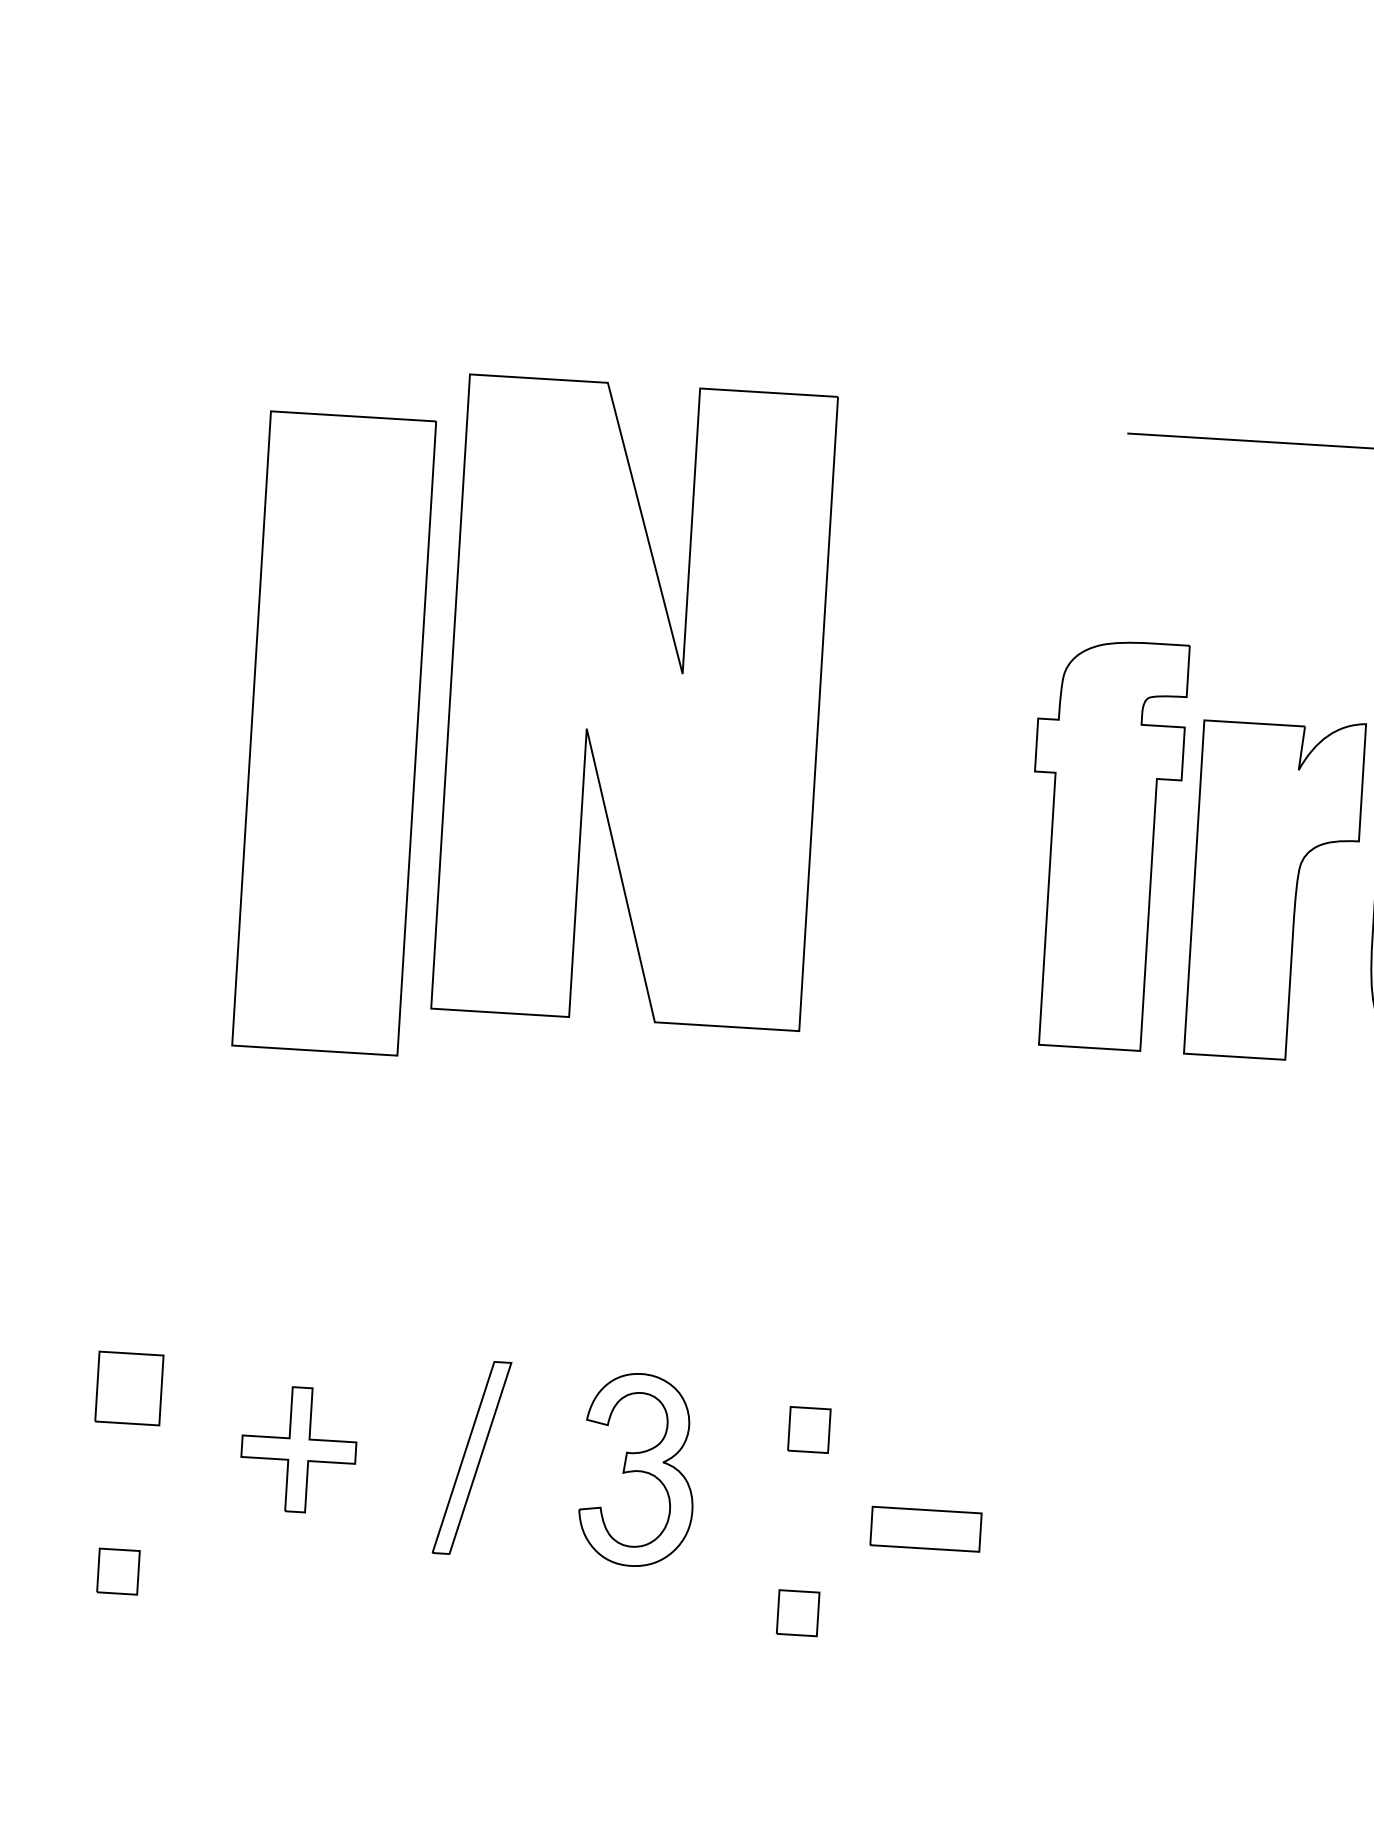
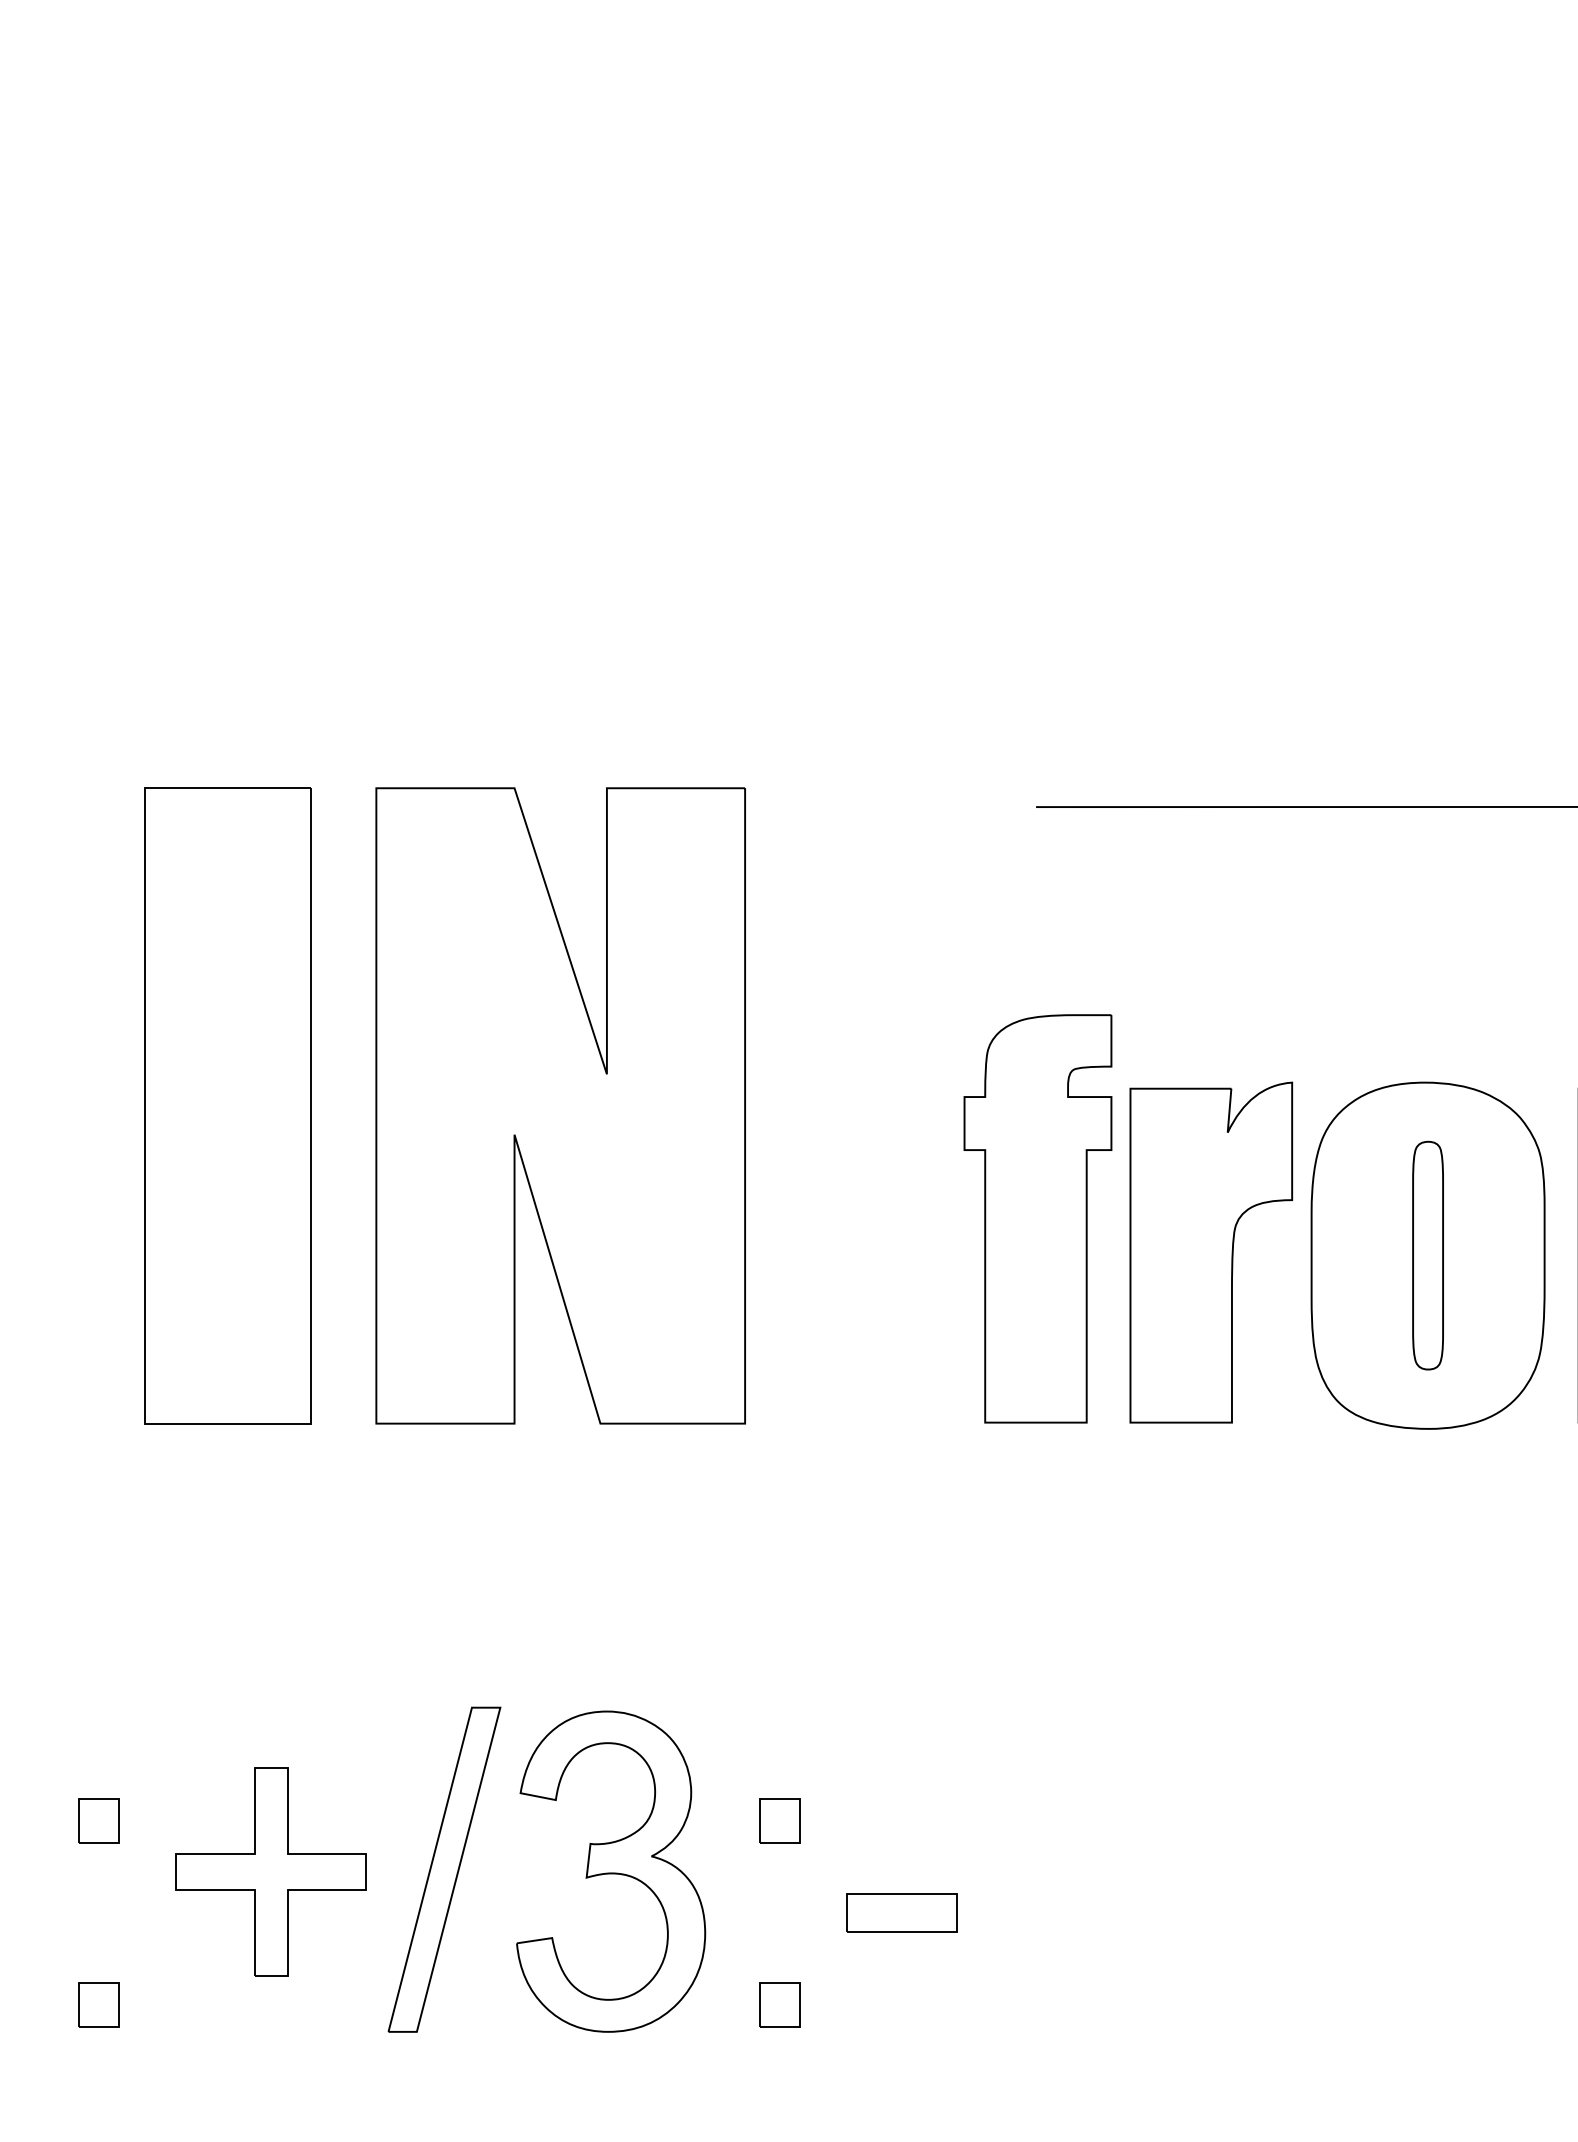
part: (333, 733) -> (227, 1105), moved
part: (129, 1387) -> (98, 1820), size x0.62
part: (298, 1449) -> (270, 1871), size x1.67
part: (471, 1457) -> (444, 1869), size x1.67
part: (638, 1470) -> (611, 1871), size x1.67

